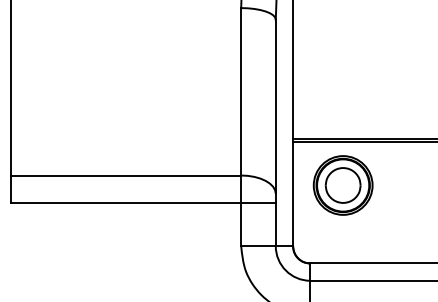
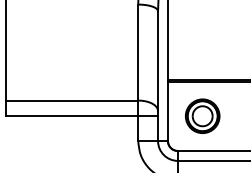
part: (342, 184) -> (202, 115), moved

